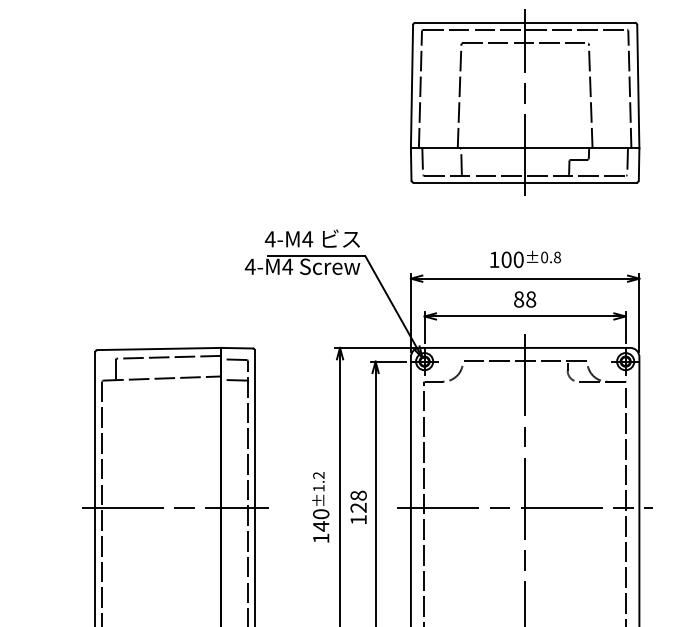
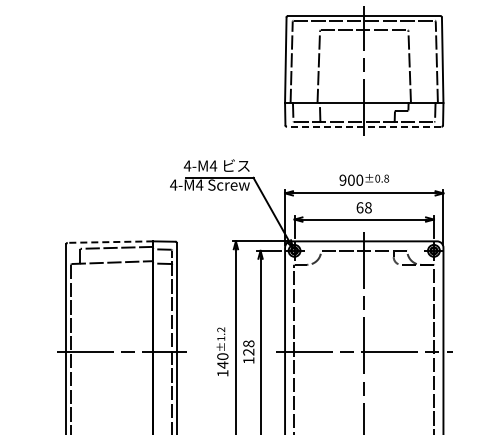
line: (524, 182) -> (363, 126), solid -> dashed
text: (493, 258) -> (342, 179), 100 -> 900
text: (518, 299) -> (359, 207), 88 -> 68
line: (159, 349) -> (110, 242), solid -> dashed

